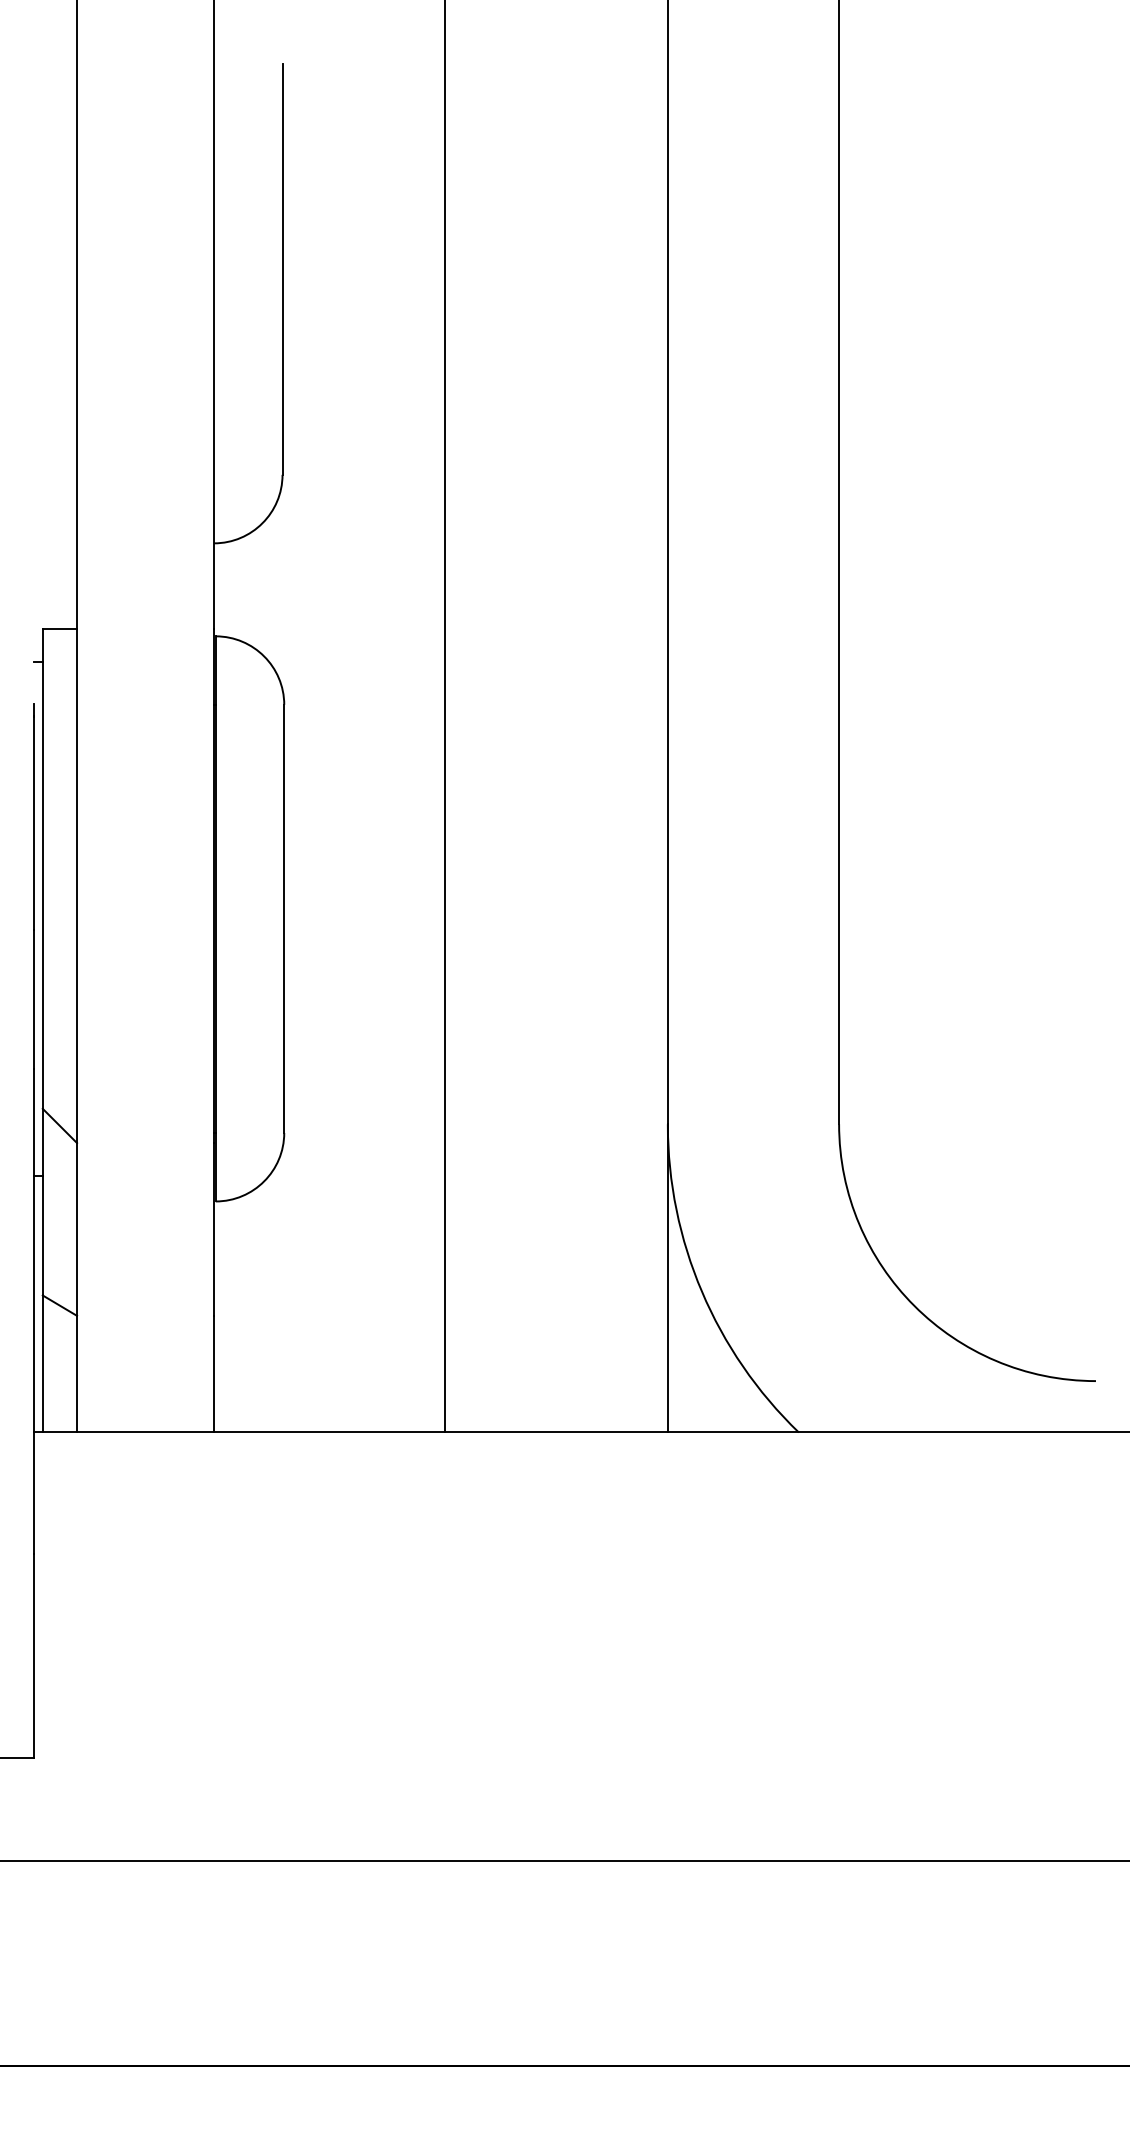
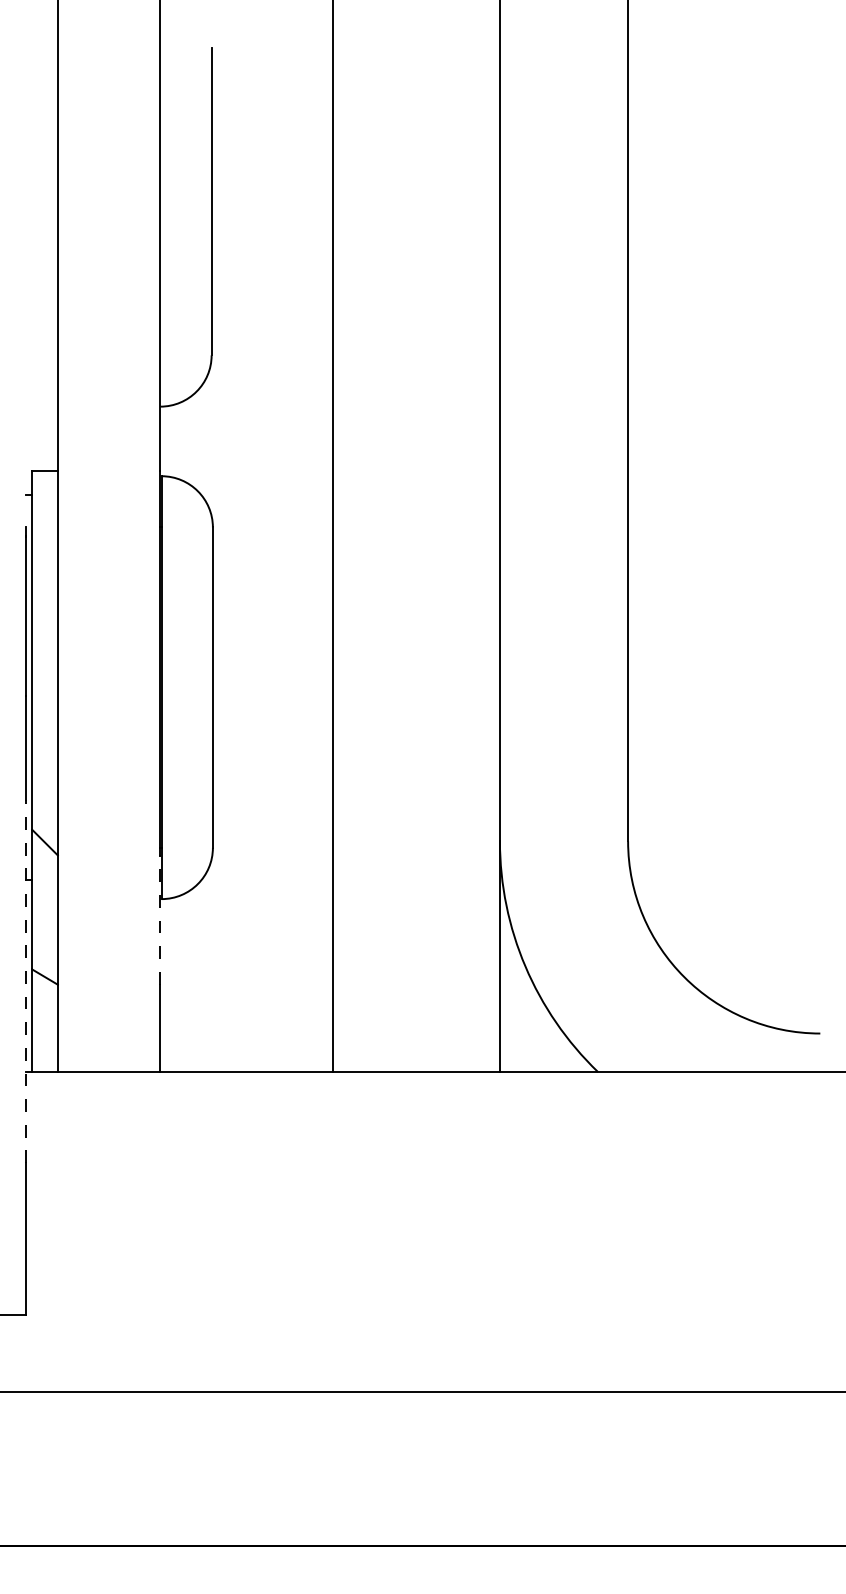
line: (214, 1228) -> (160, 919), solid -> dashed
line: (34, 1311) -> (26, 981), solid -> dashed

